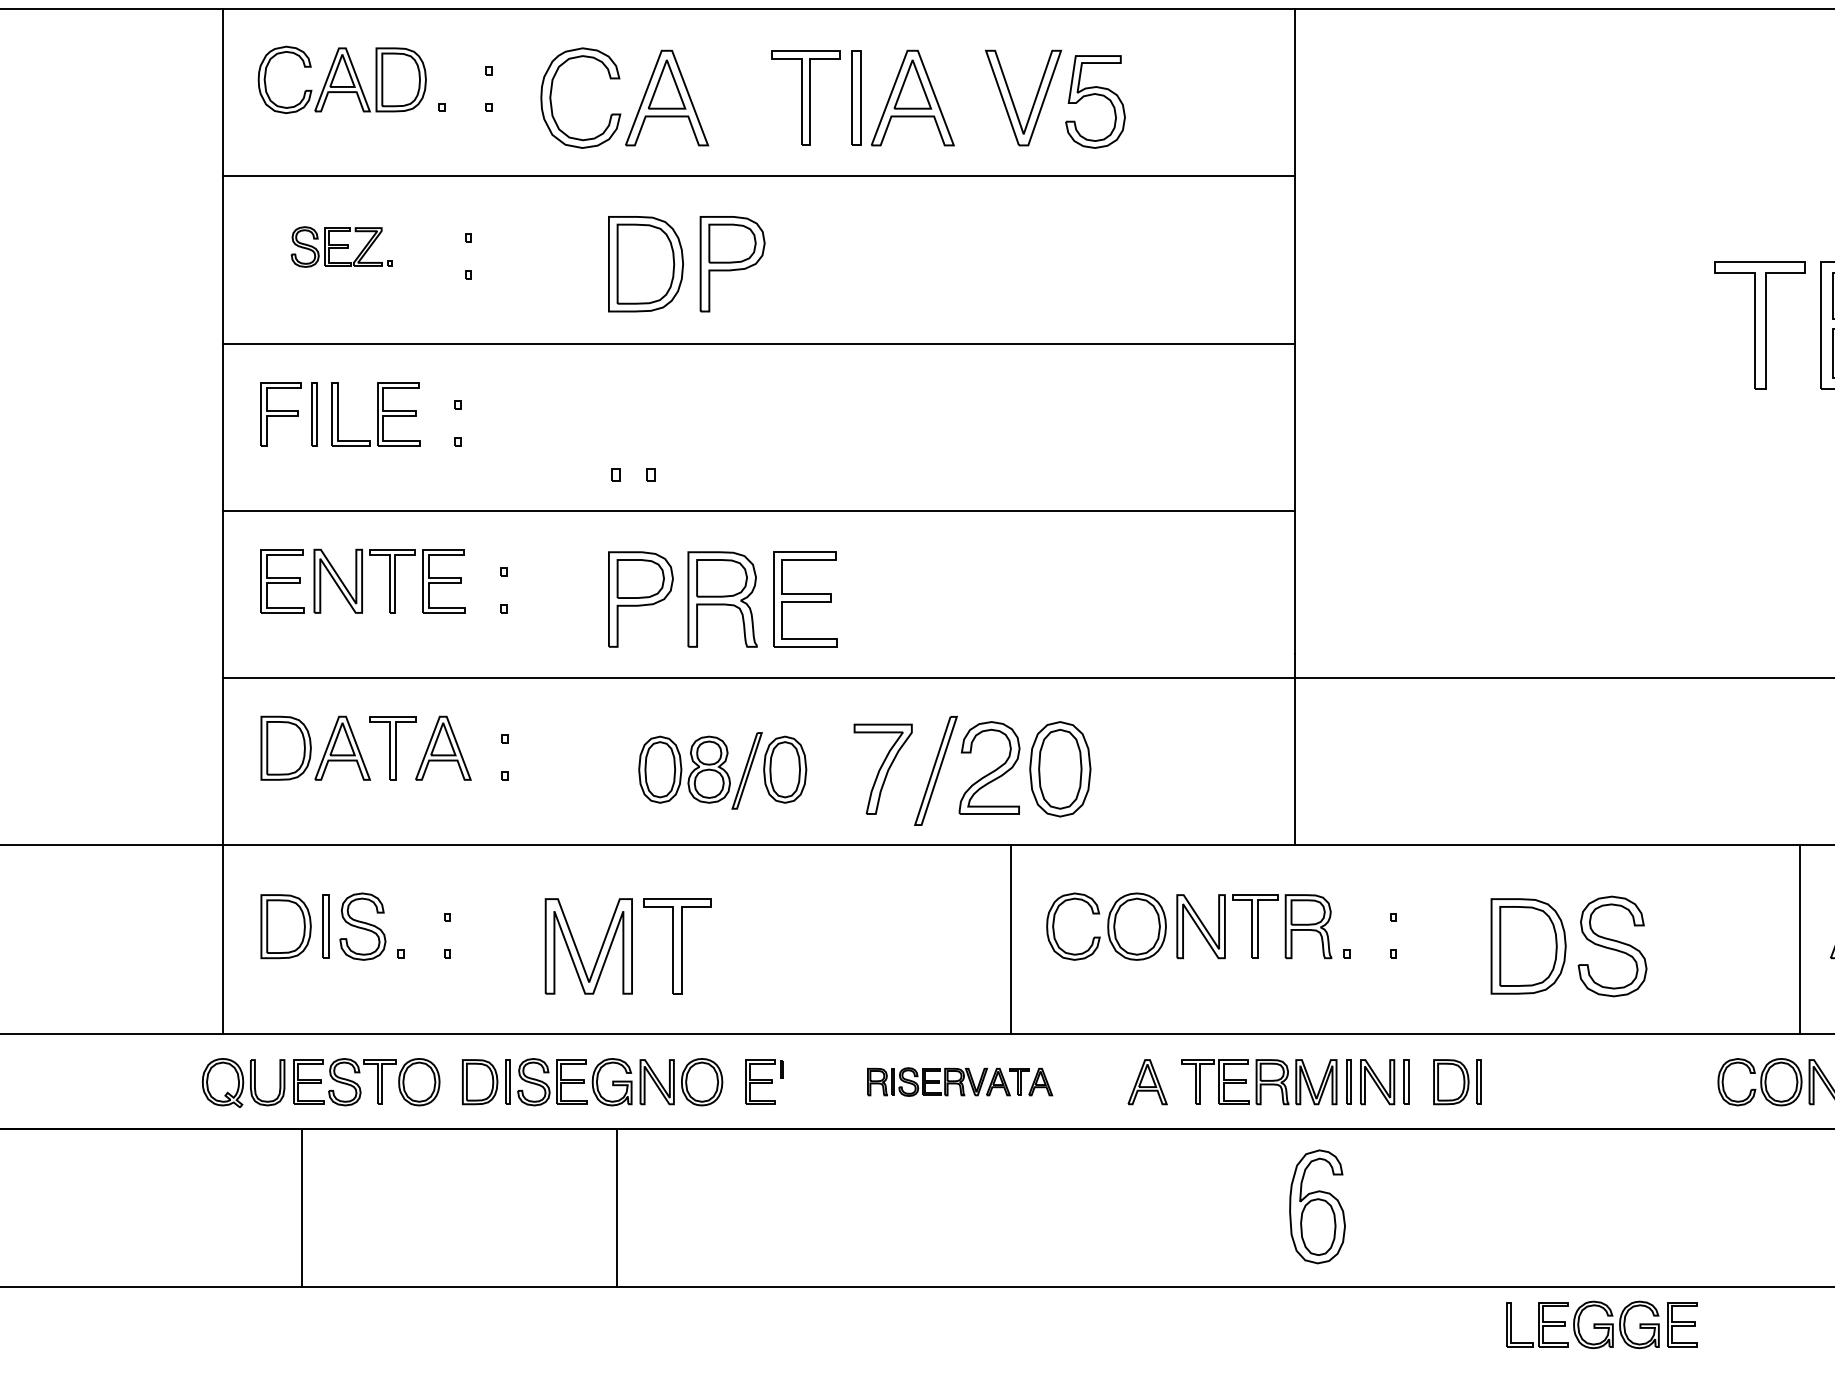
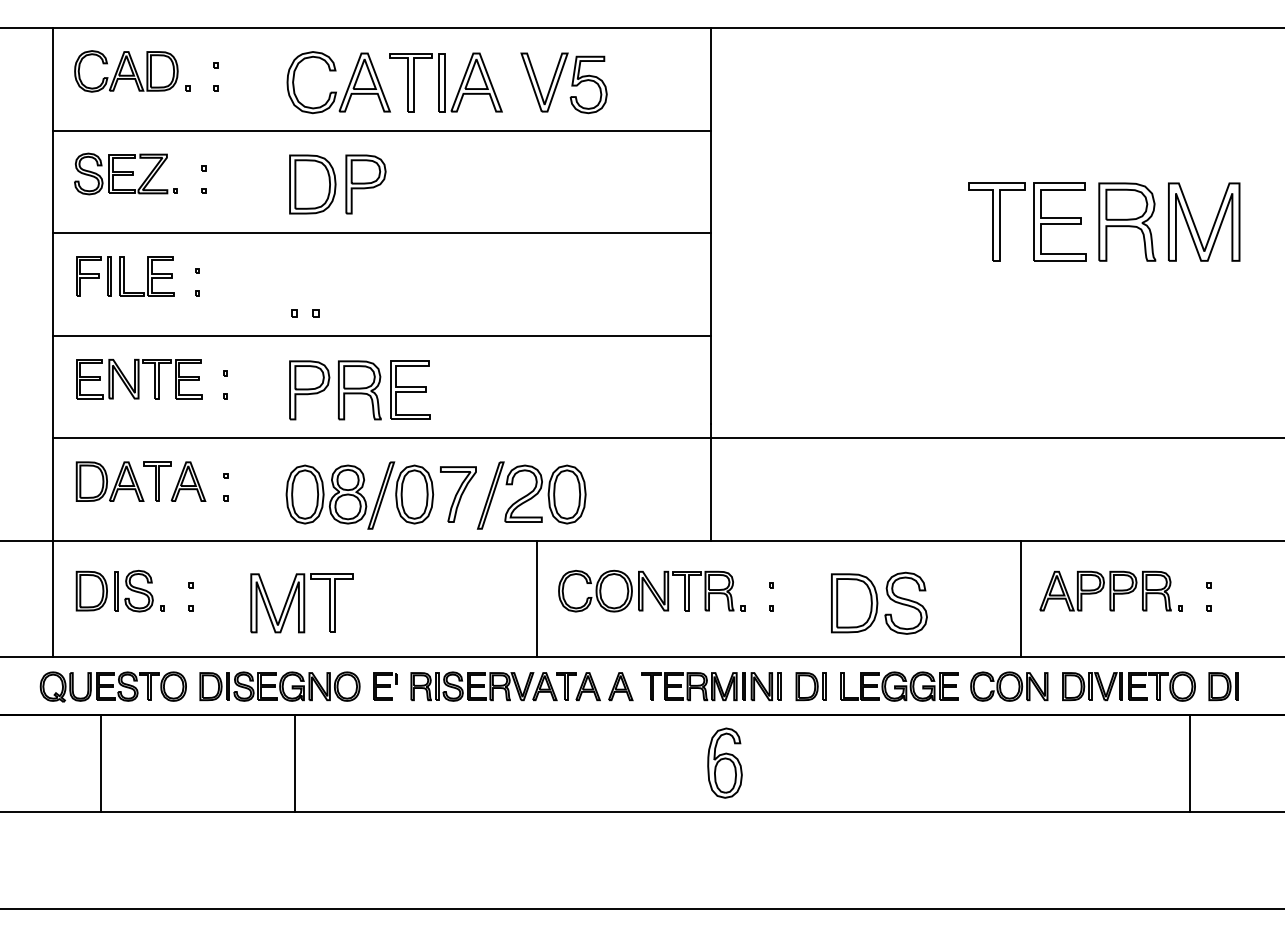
part: (621, 112) -> (336, 91), moved
part: (340, 246) -> (125, 173), size x1.67
part: (722, 770) -> (359, 495), size x1.43
part: (959, 1081) -> (505, 686), size x1.67
part: (1601, 1324) -> (899, 686), moved

